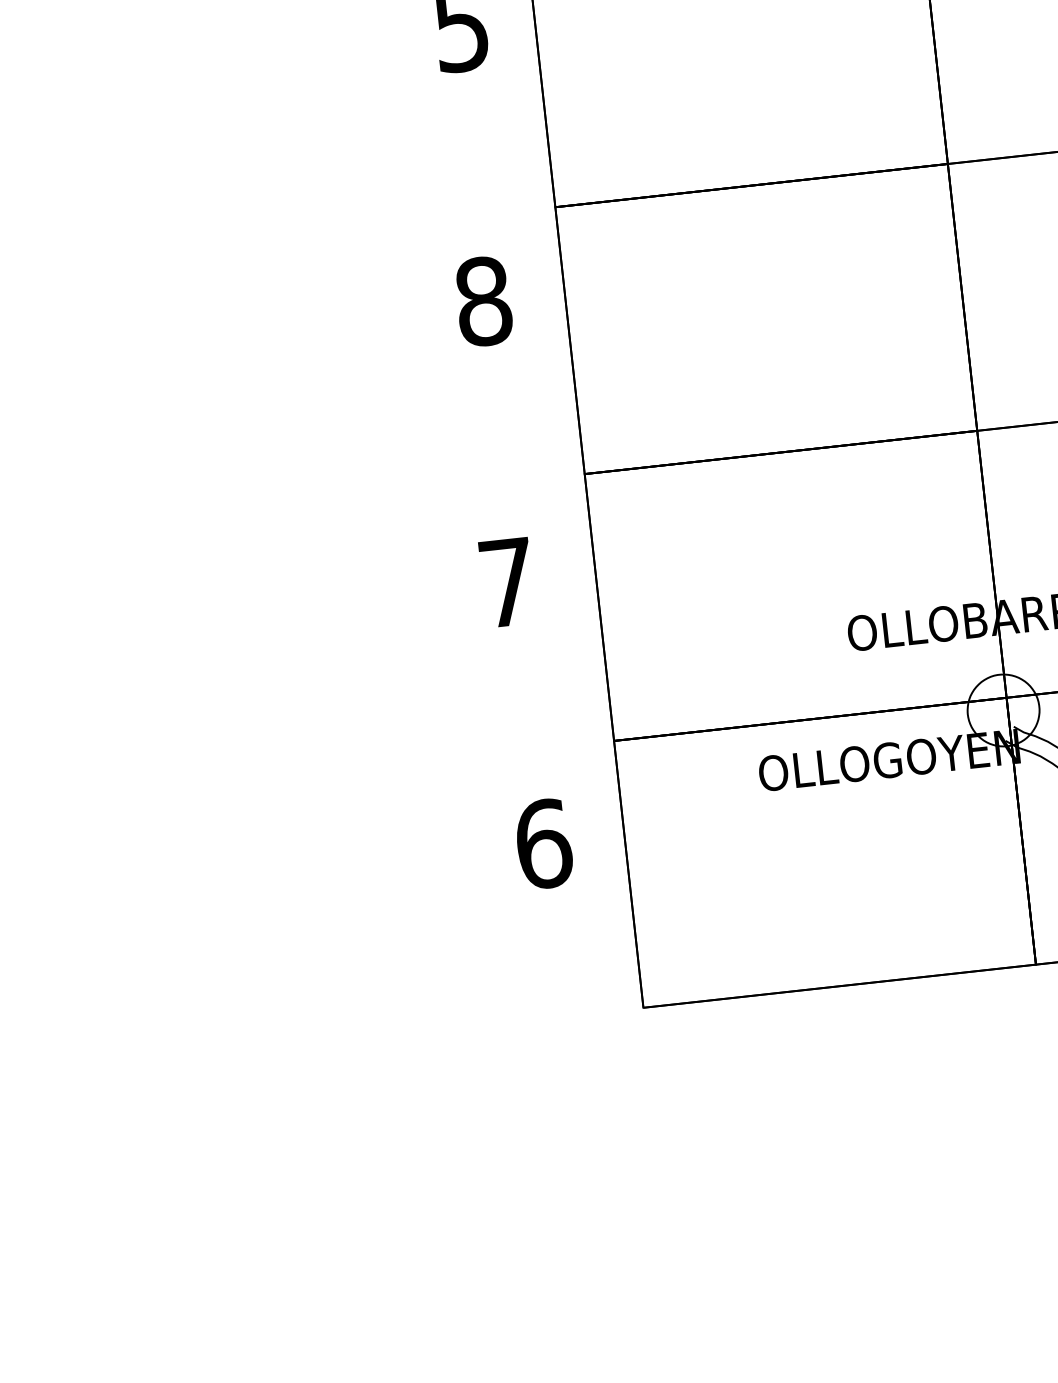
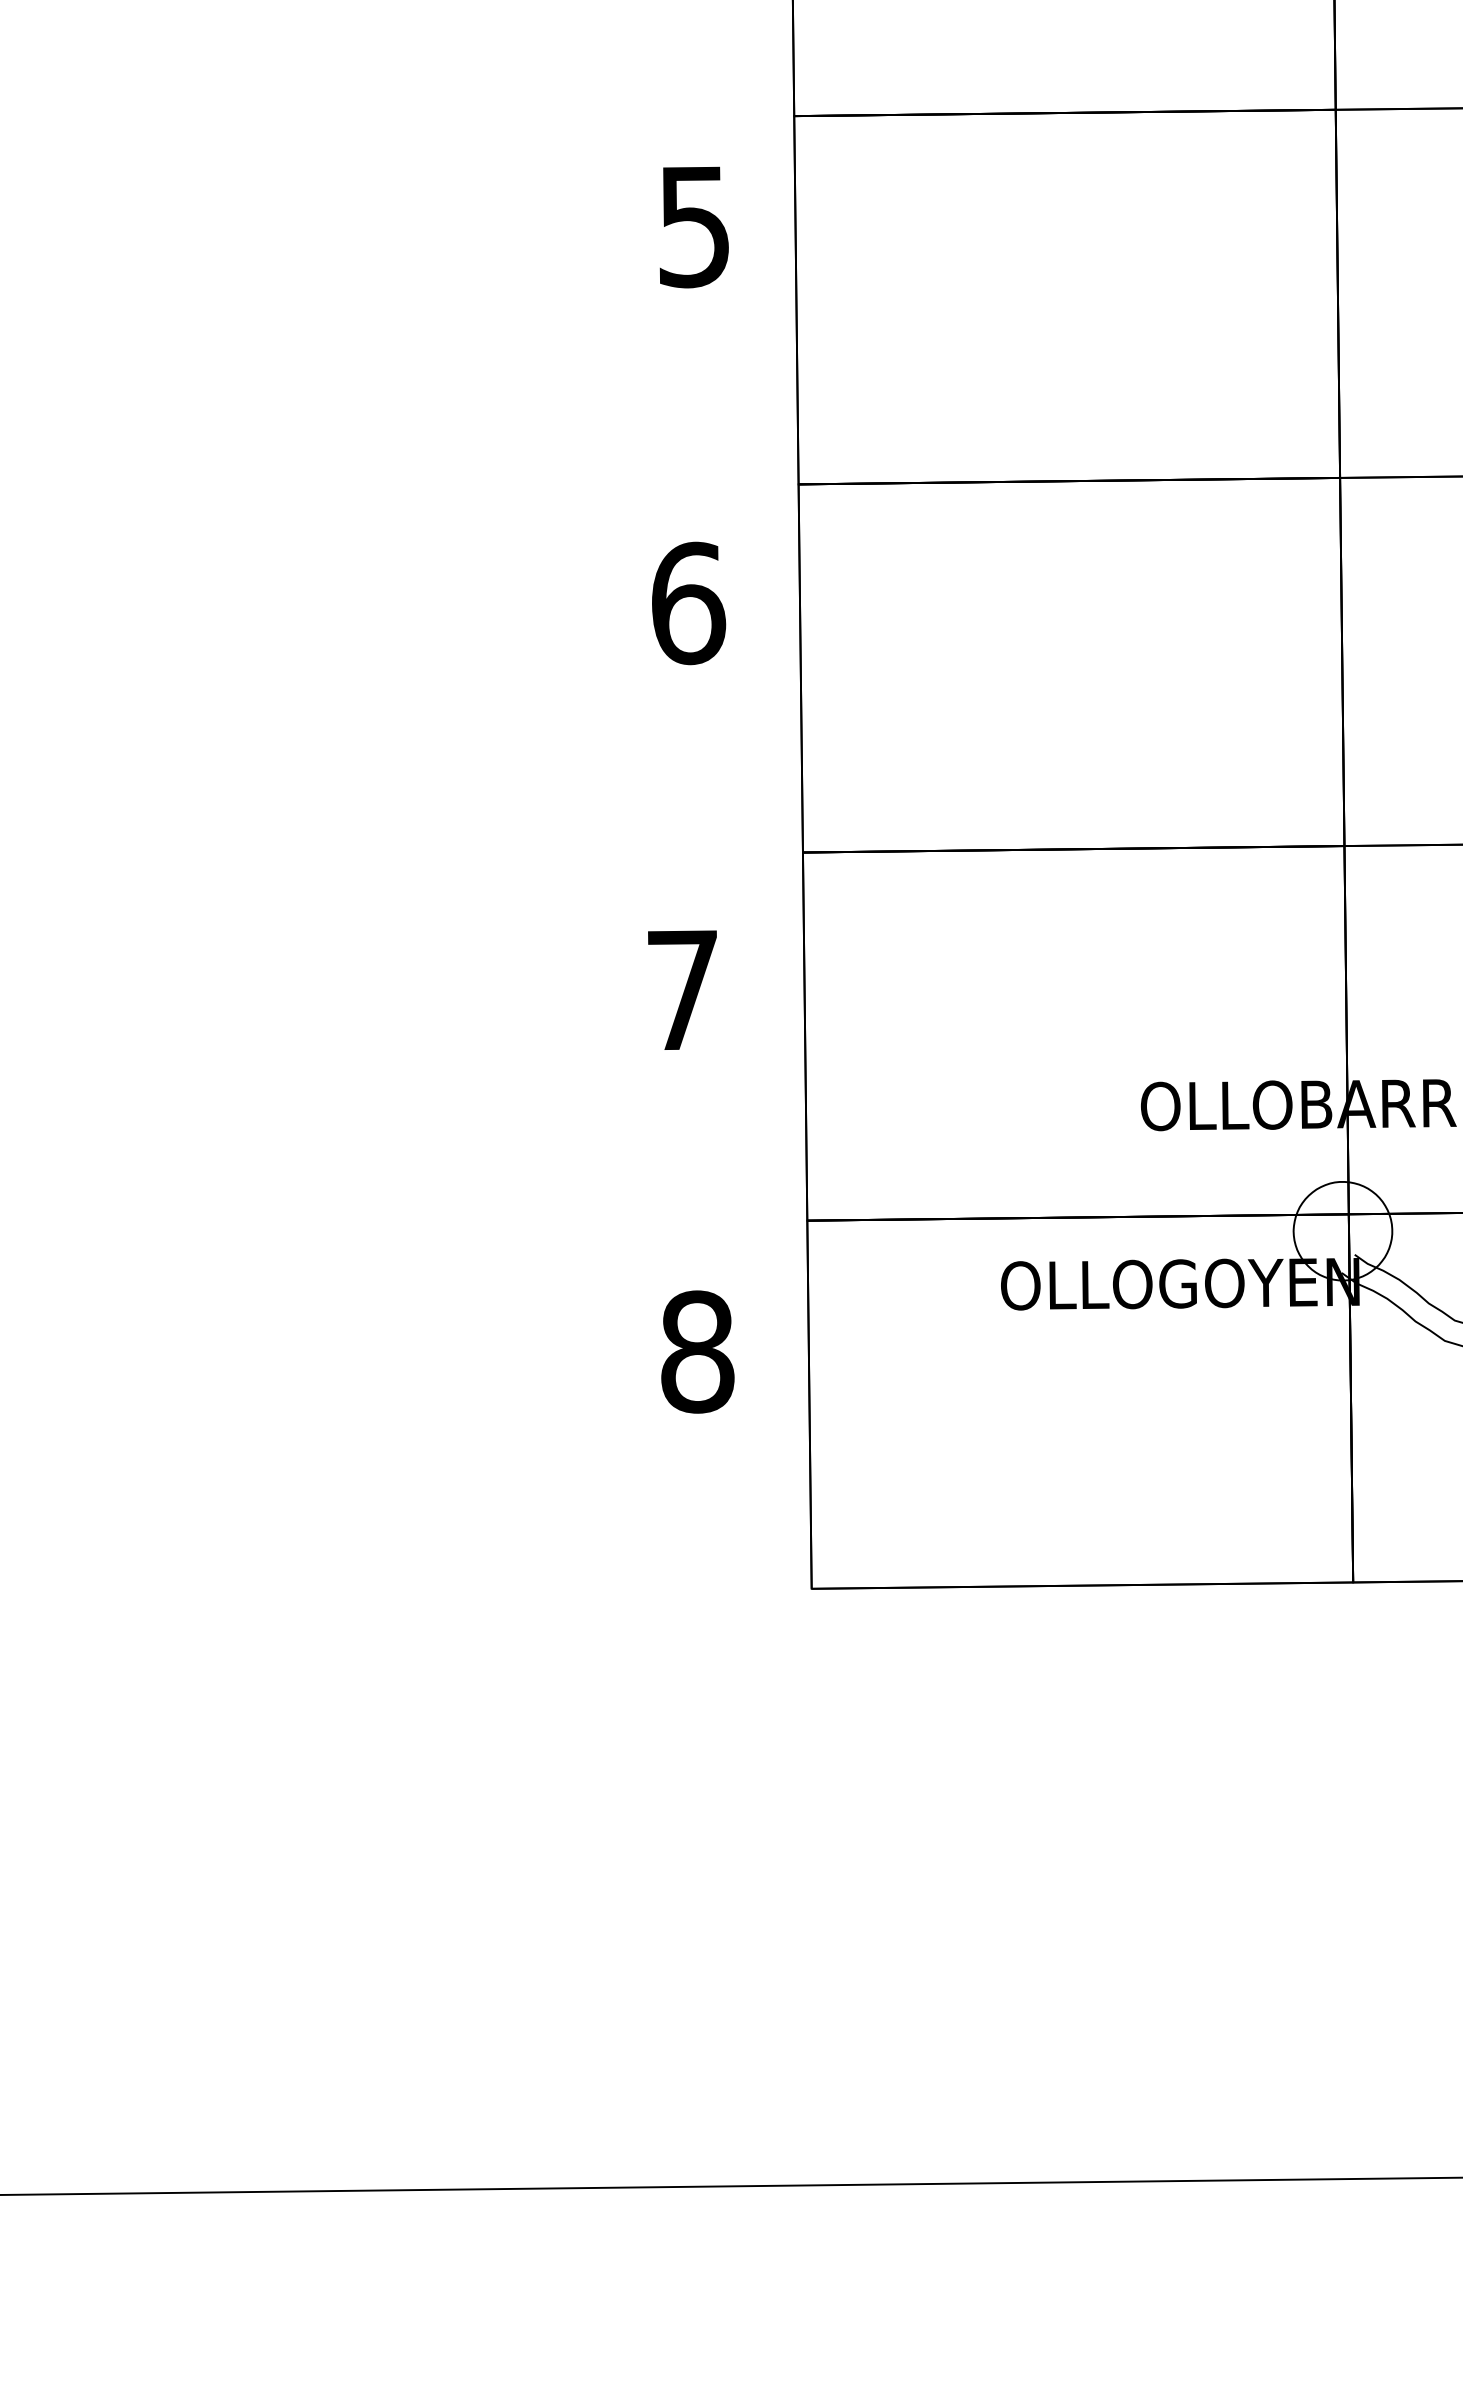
text: (484, 301) -> (689, 603), 8 -> 6
text: (544, 843) -> (698, 1351), 6 -> 8

